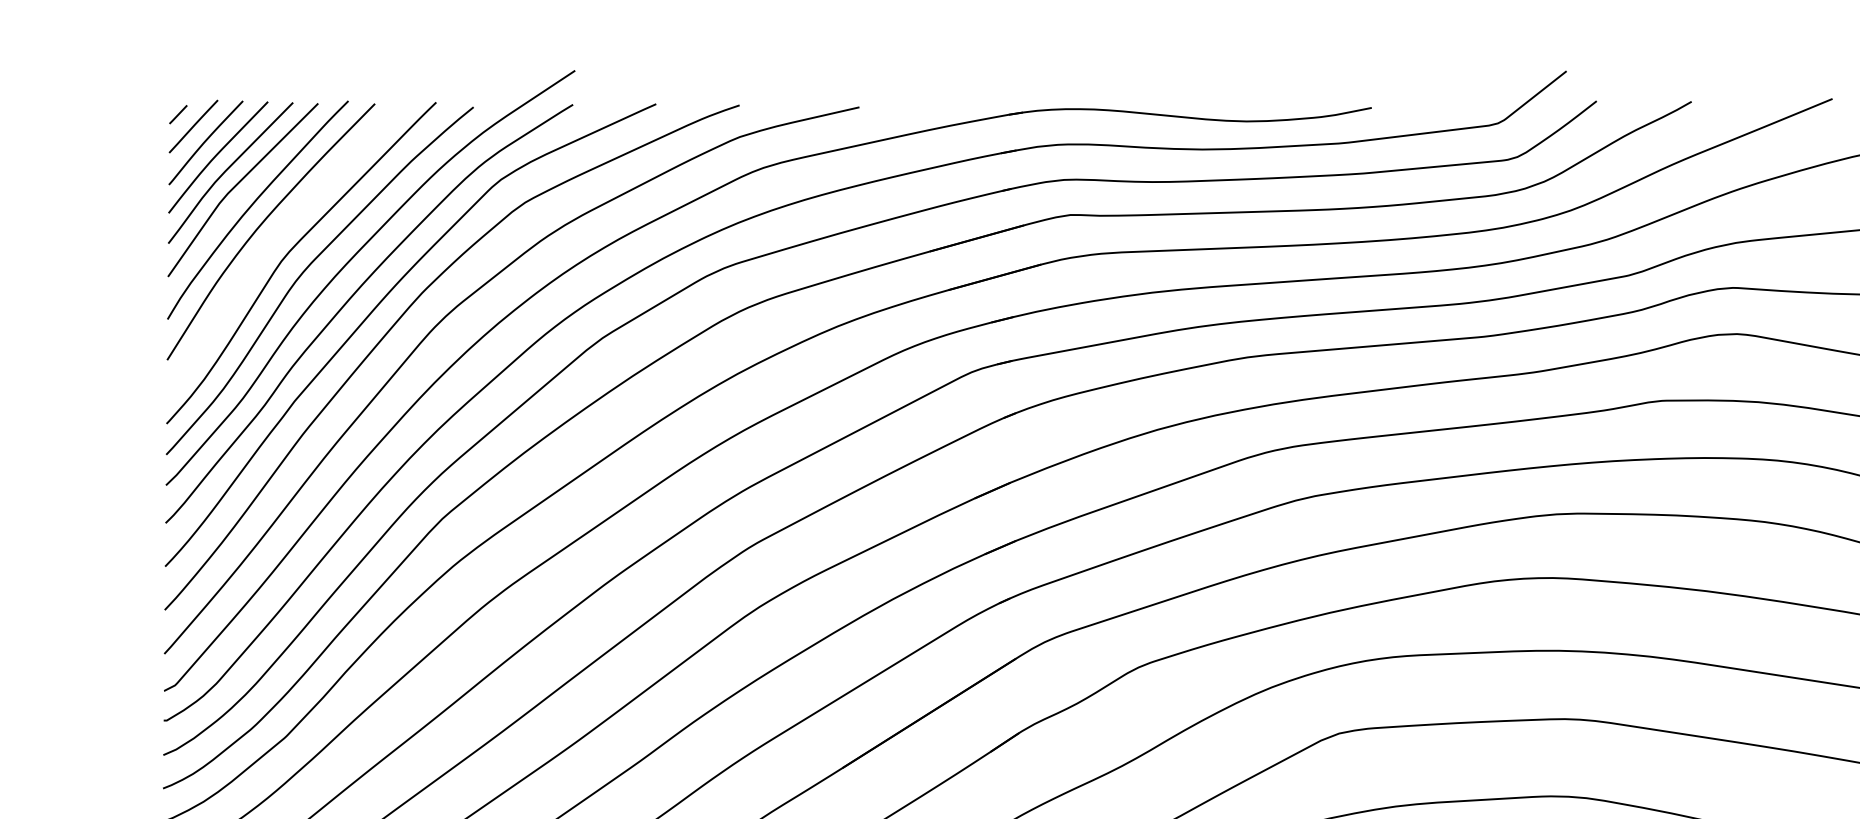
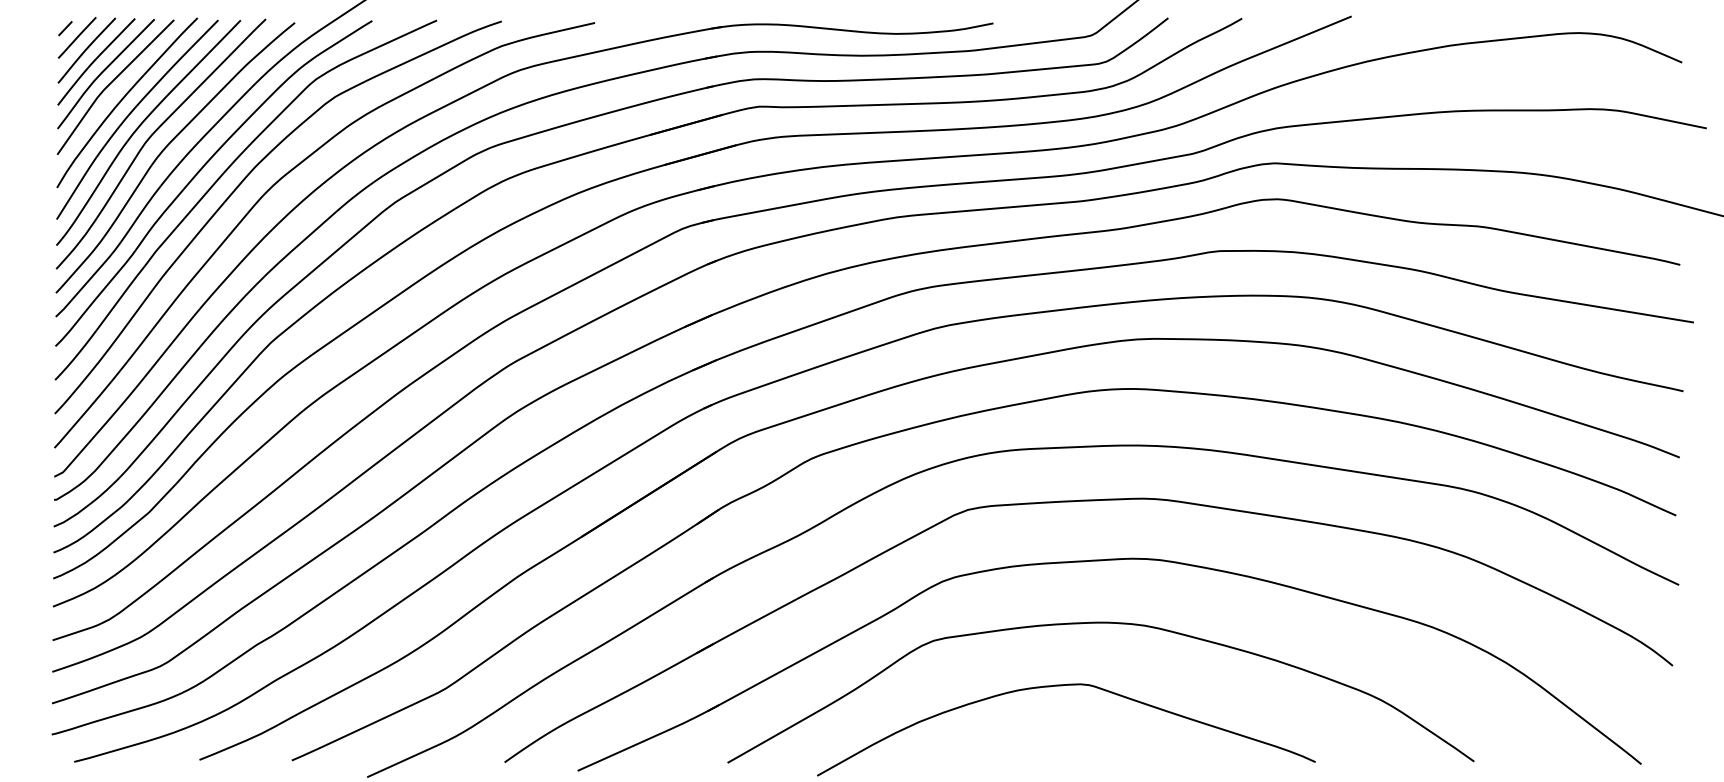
curve: (276, 239) -> (141, 125), added

